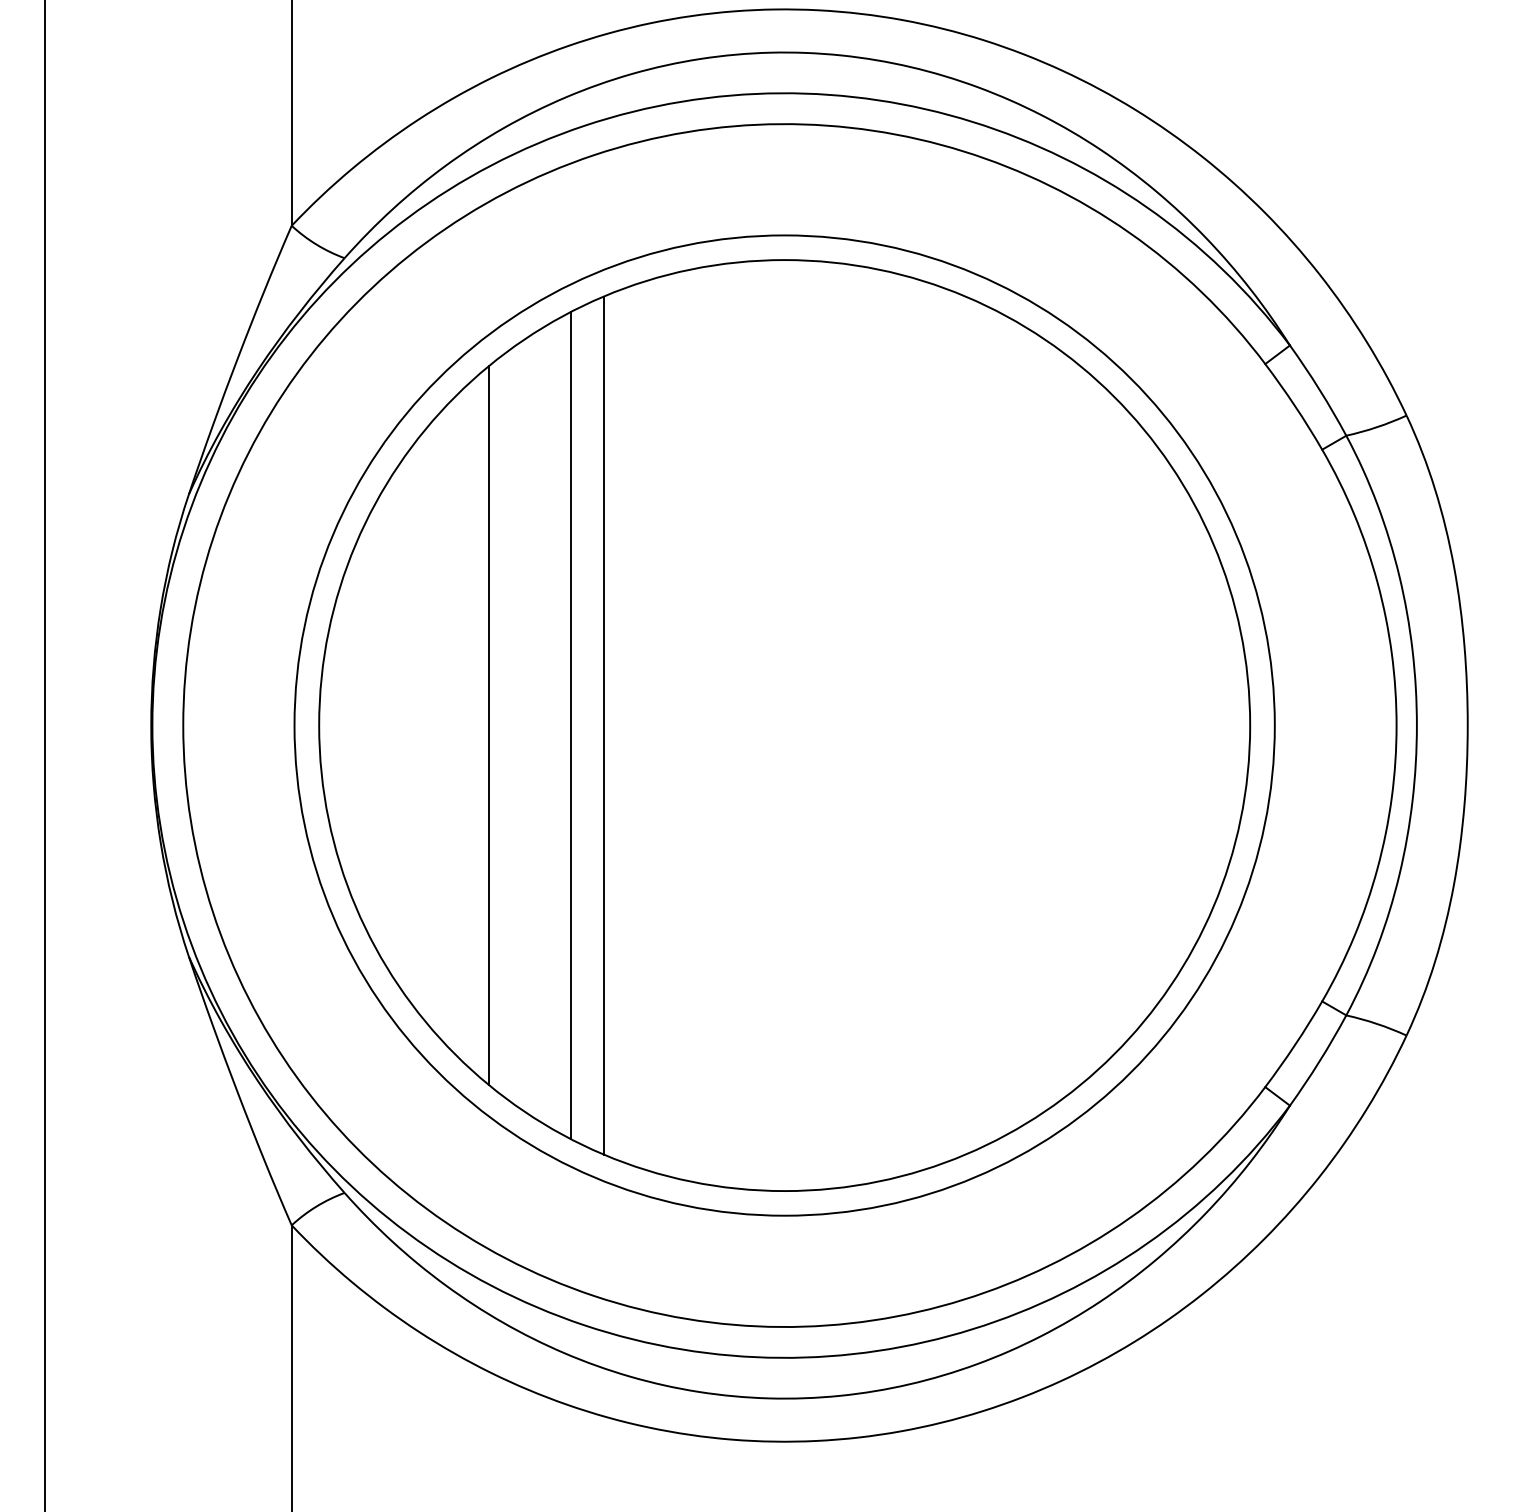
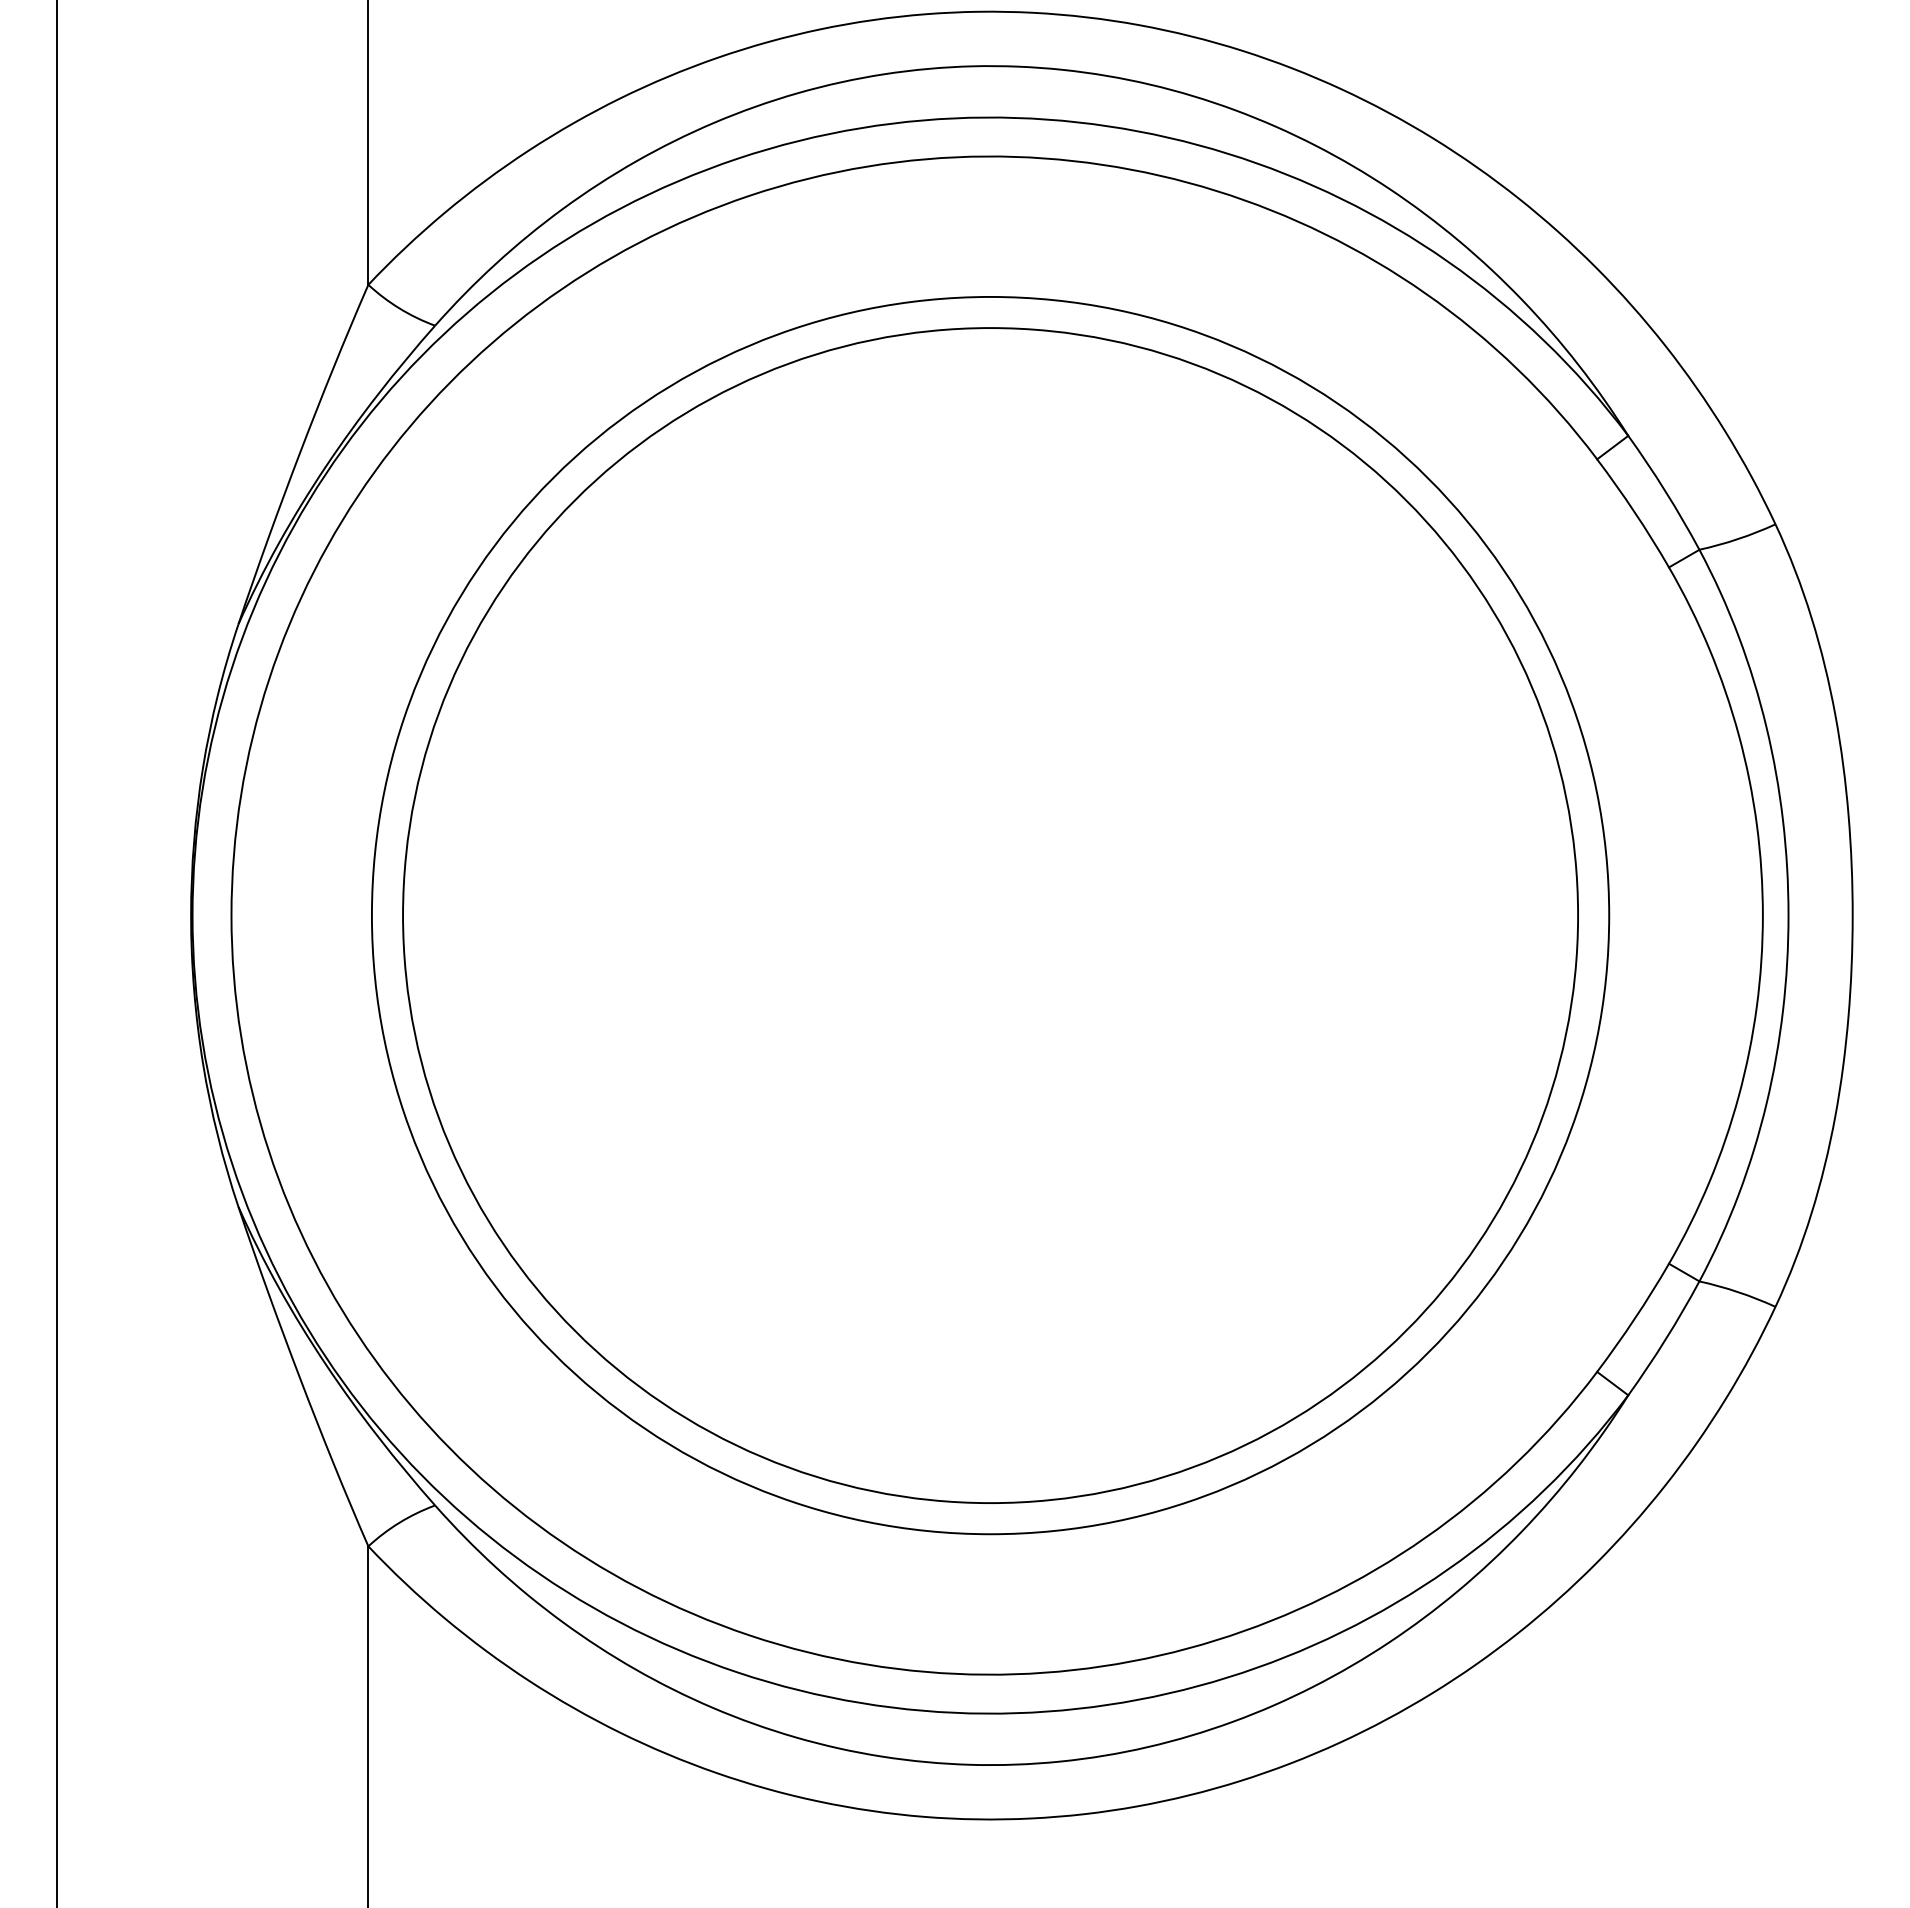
line: (489, 725) -> (617, 915), removed
line: (570, 725) -> (720, 915), removed
line: (603, 725) -> (762, 915), removed

